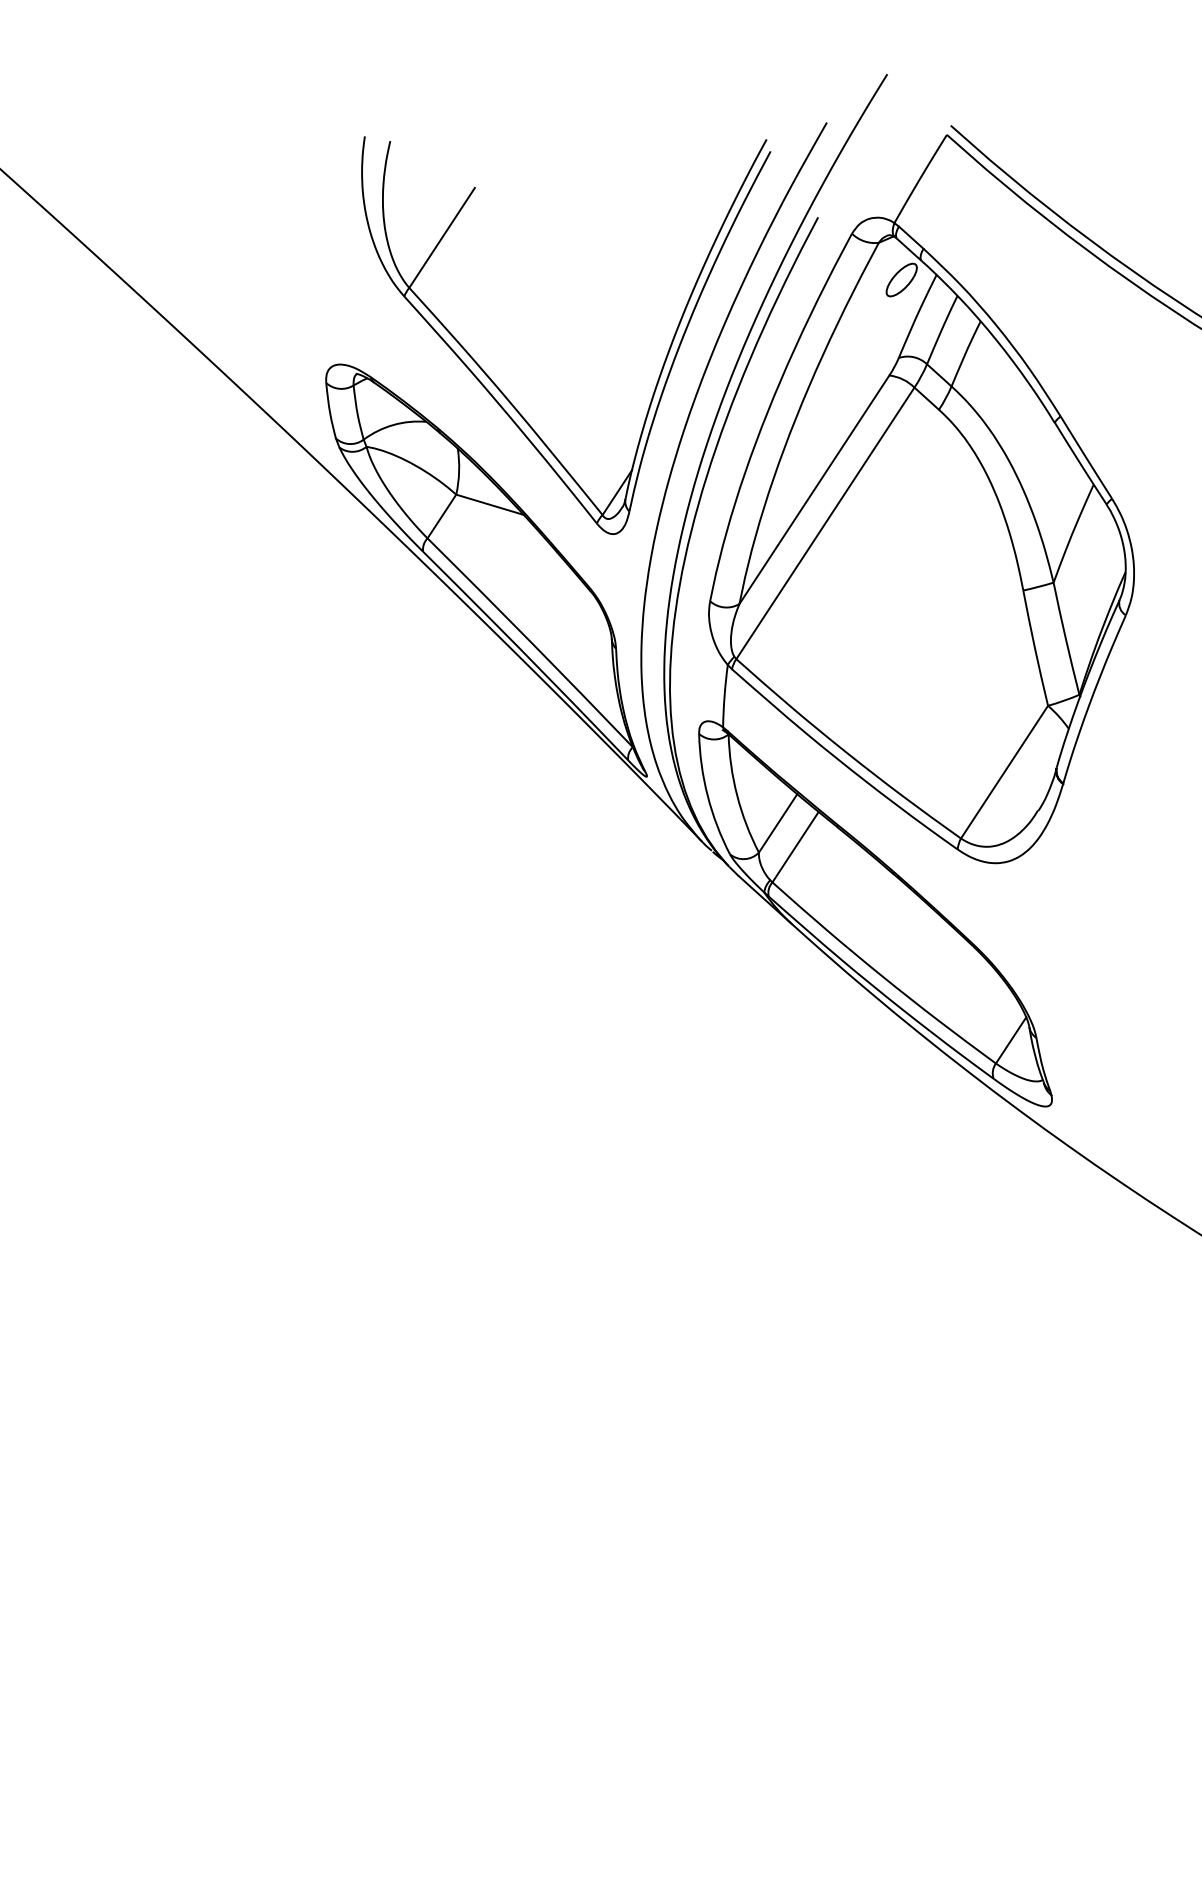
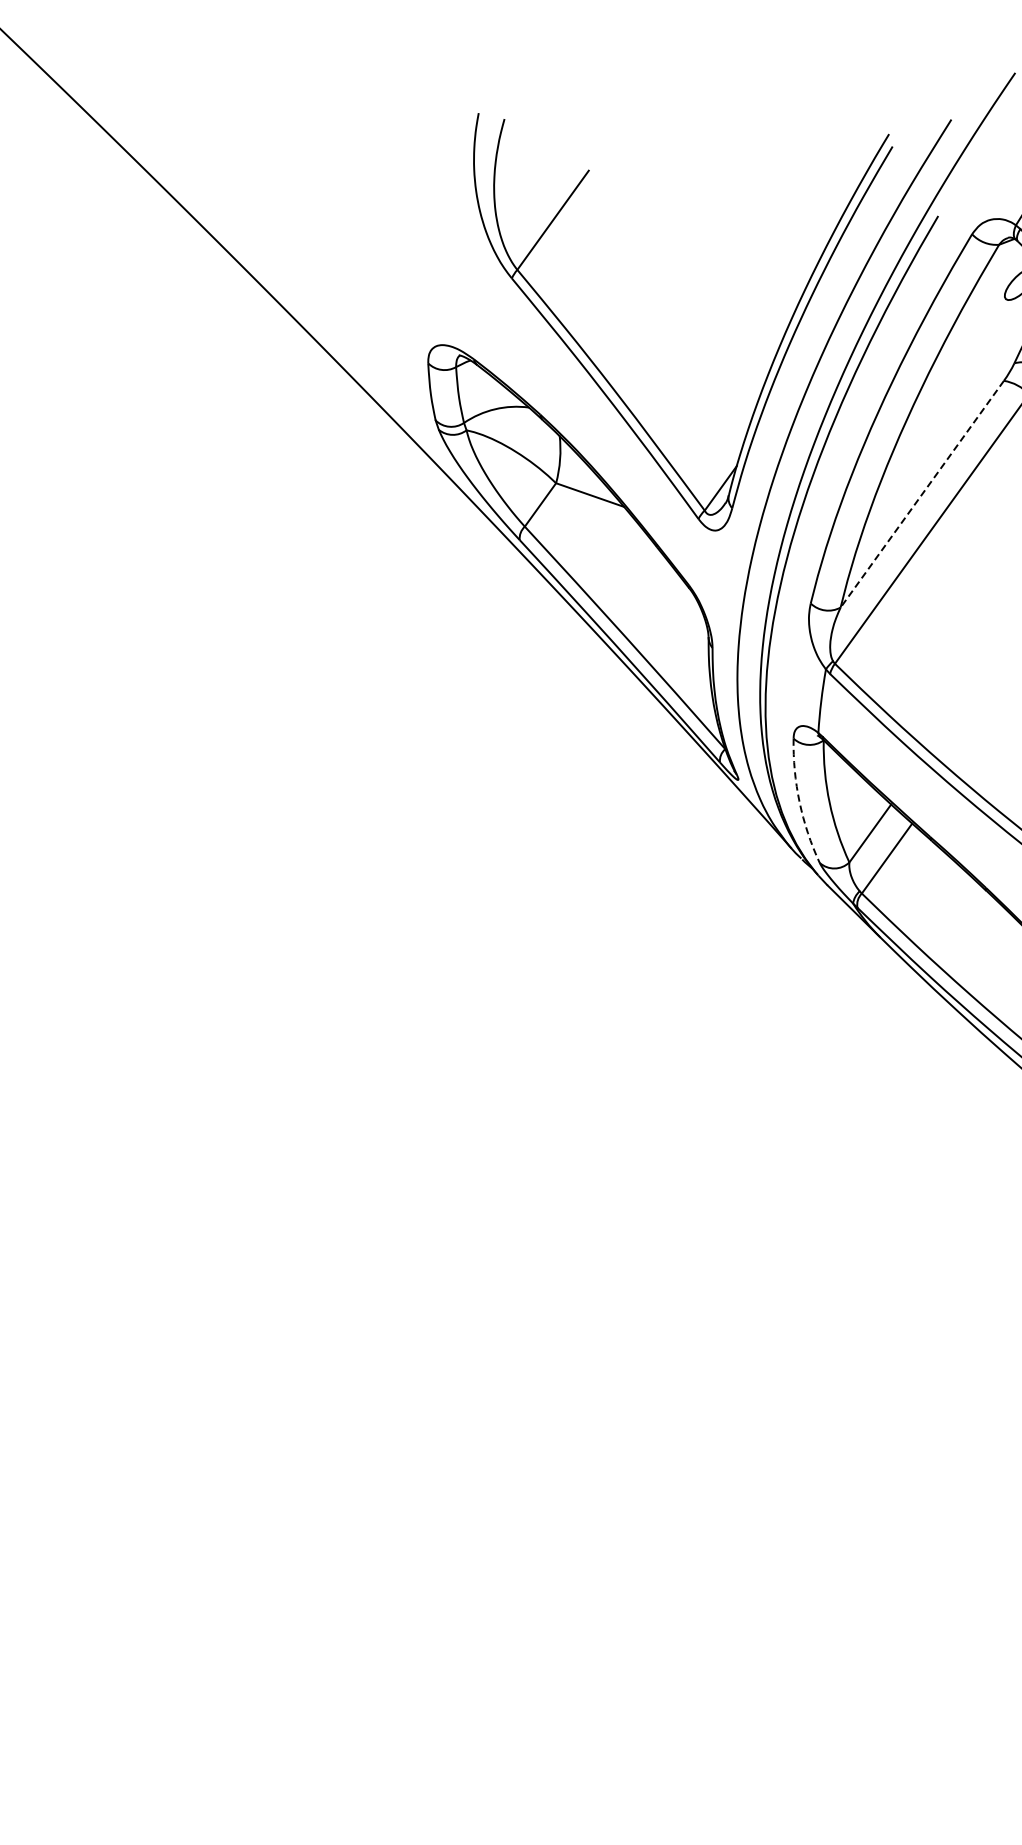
line: (814, 489) -> (922, 493), solid -> dashed
arc: (707, 795) -> (799, 801), solid -> dashed

